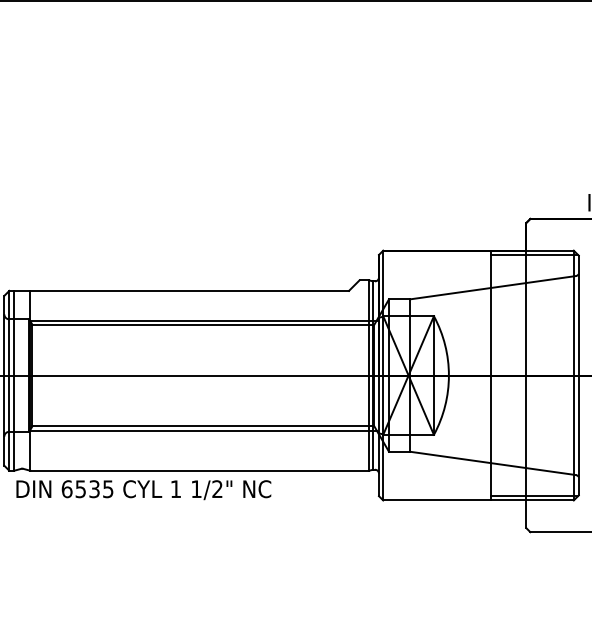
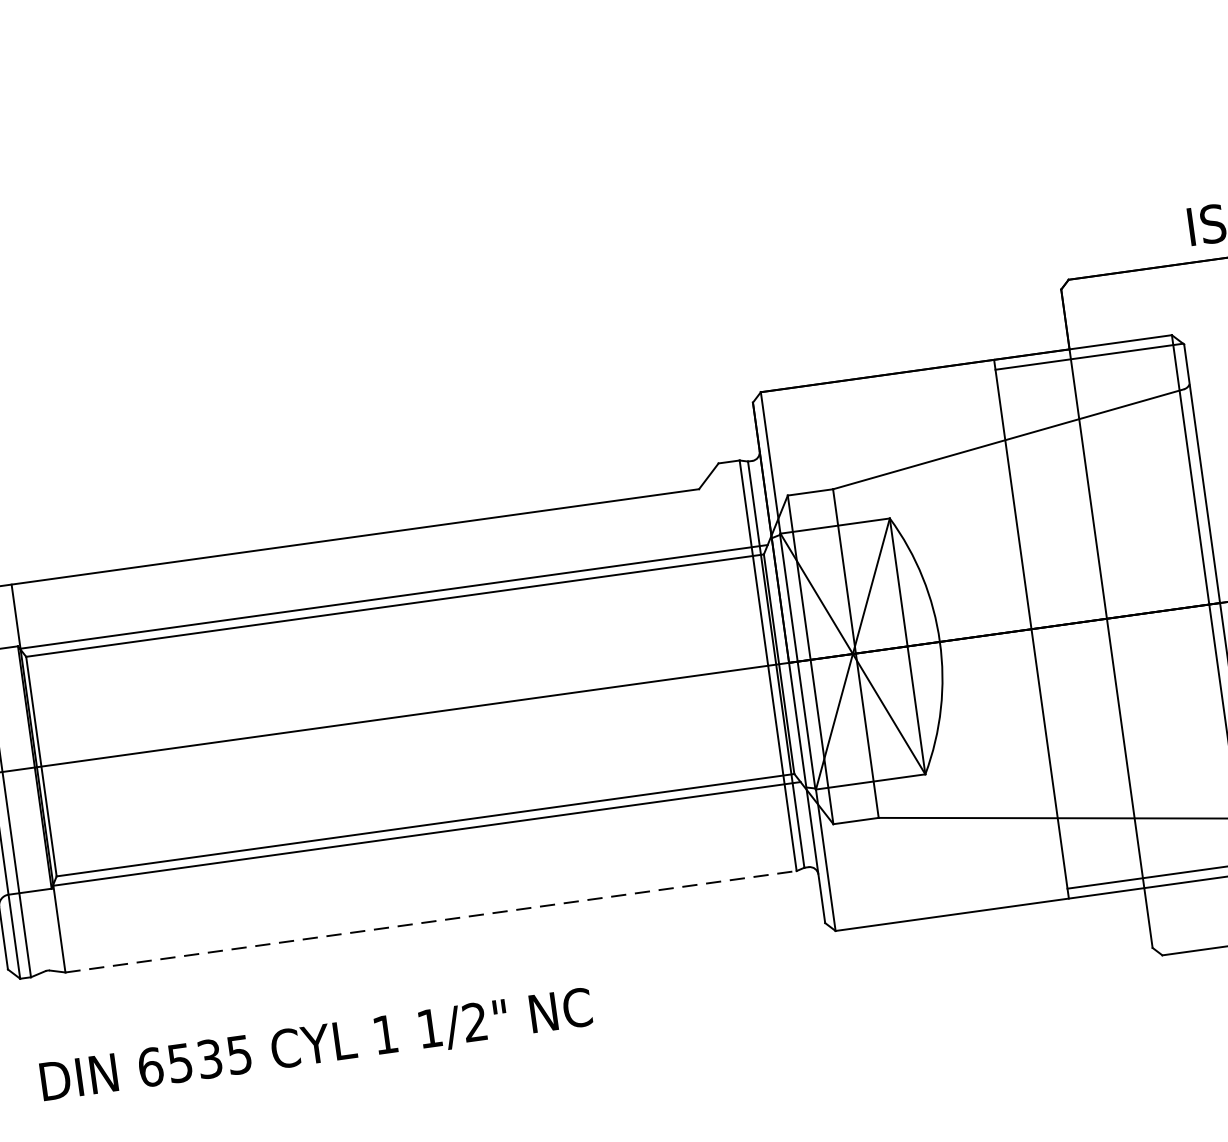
line: (200, 470) -> (432, 921), solid -> dashed
text: (143, 490) -> (315, 1047), moved

